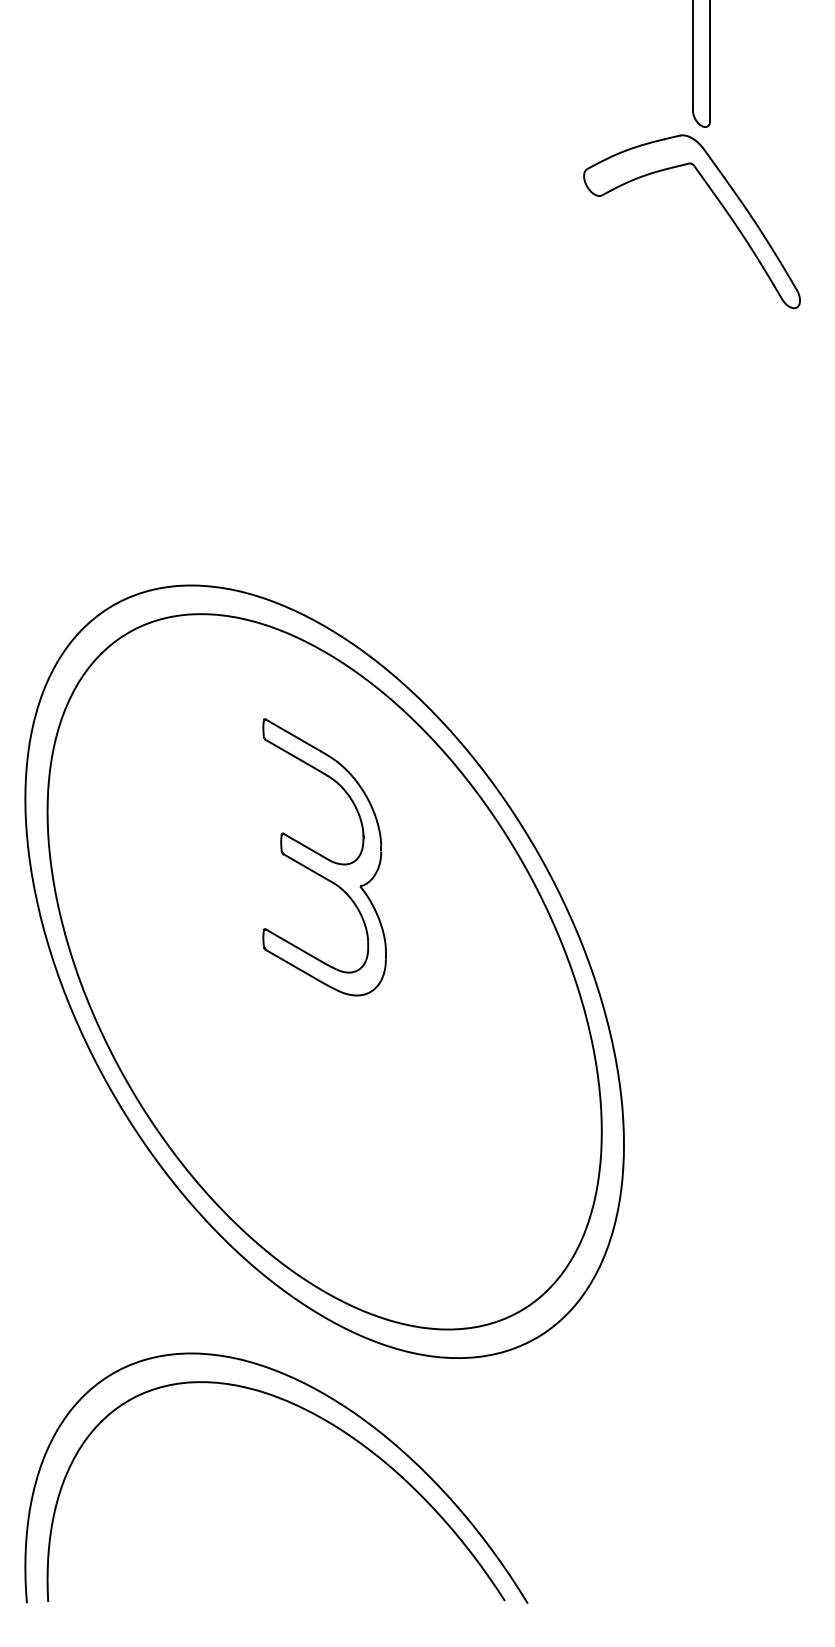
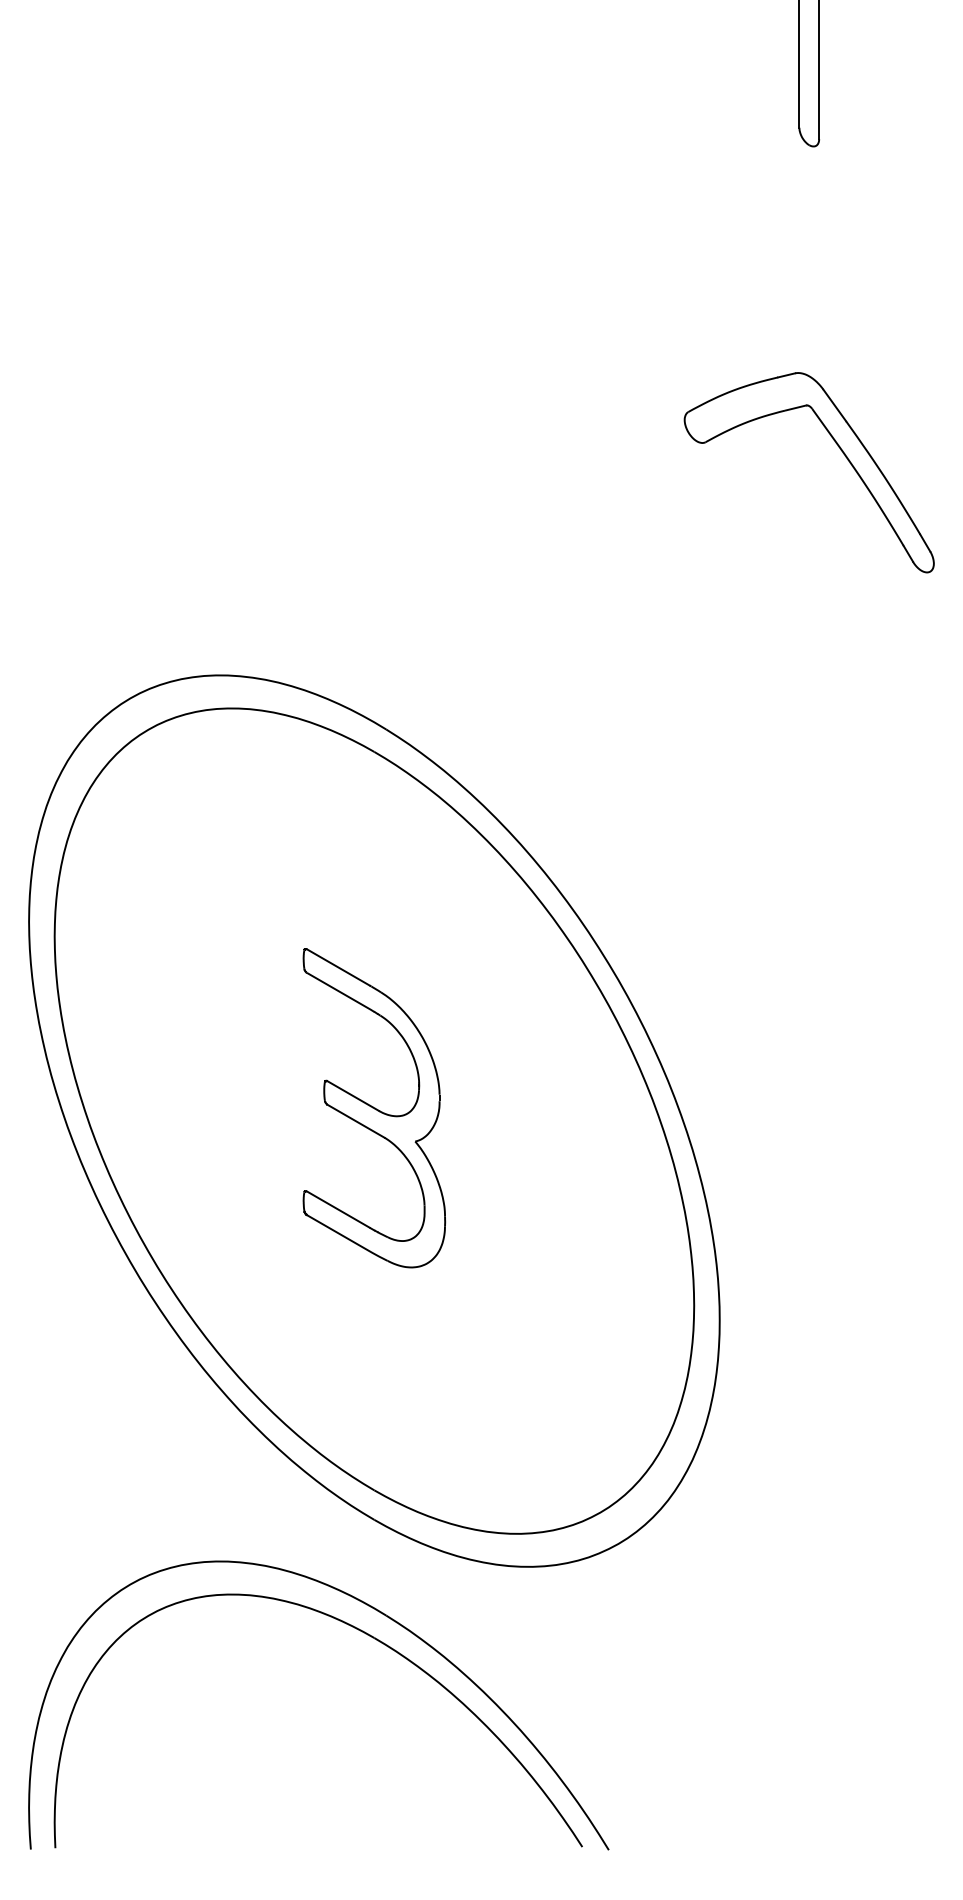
part: (719, 202) -> (840, 450), moved
part: (324, 857) -> (374, 1108), moved

